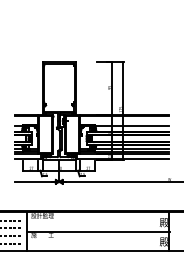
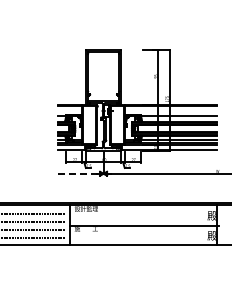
line: (35, 181) -> (79, 173), solid -> dashed

